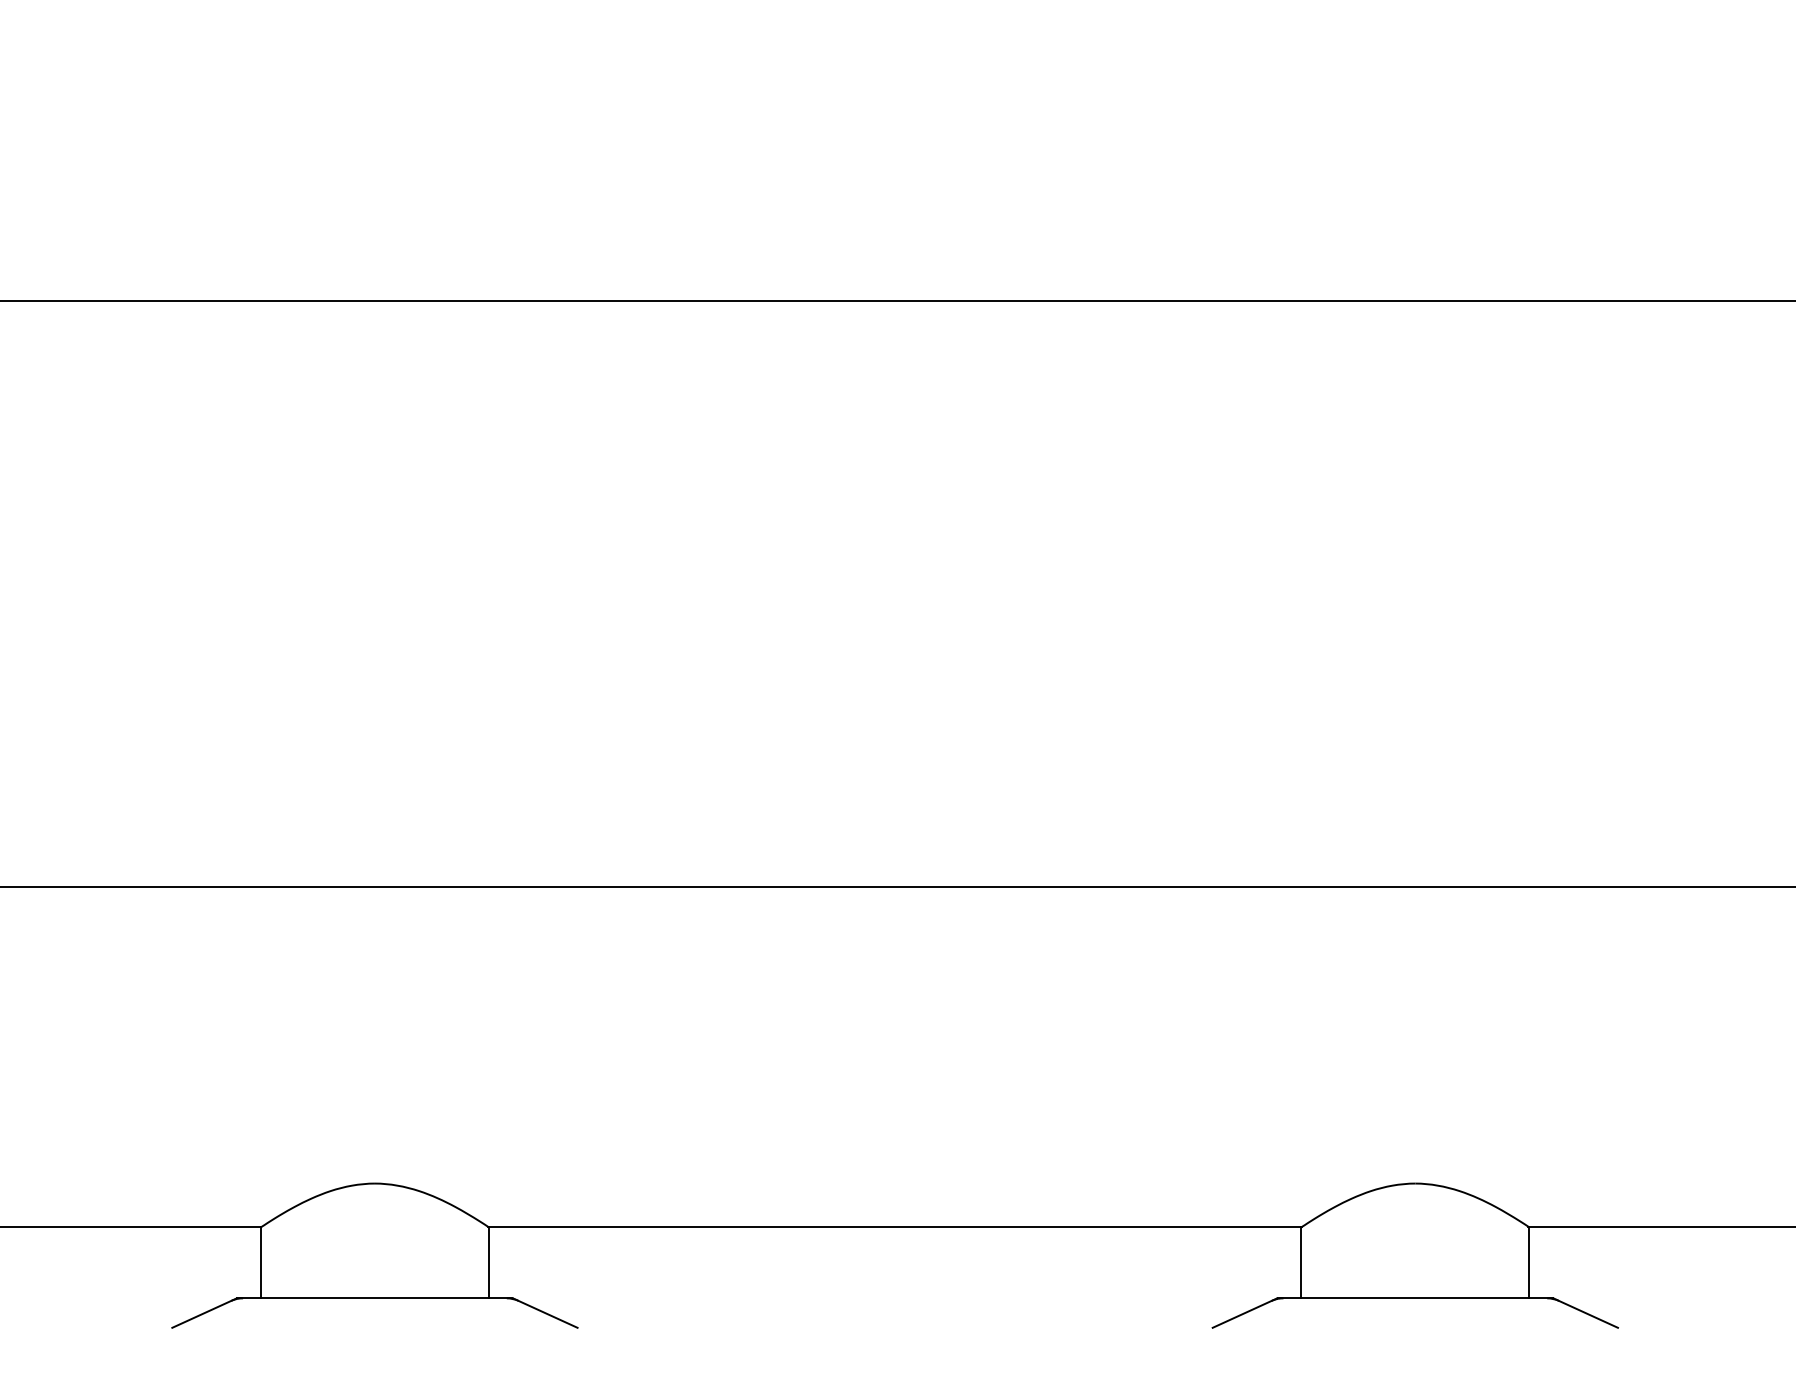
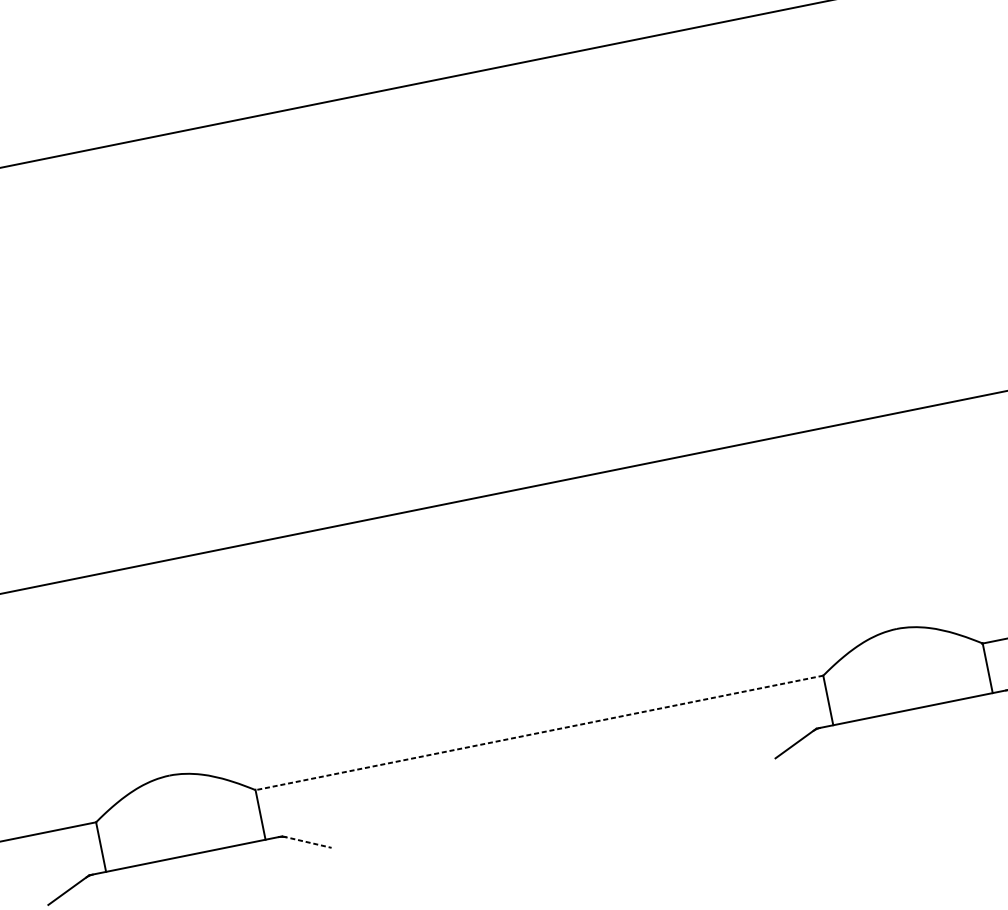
line: (894, 1227) -> (538, 733), solid -> dashed
line: (546, 1313) -> (307, 842), solid -> dashed

